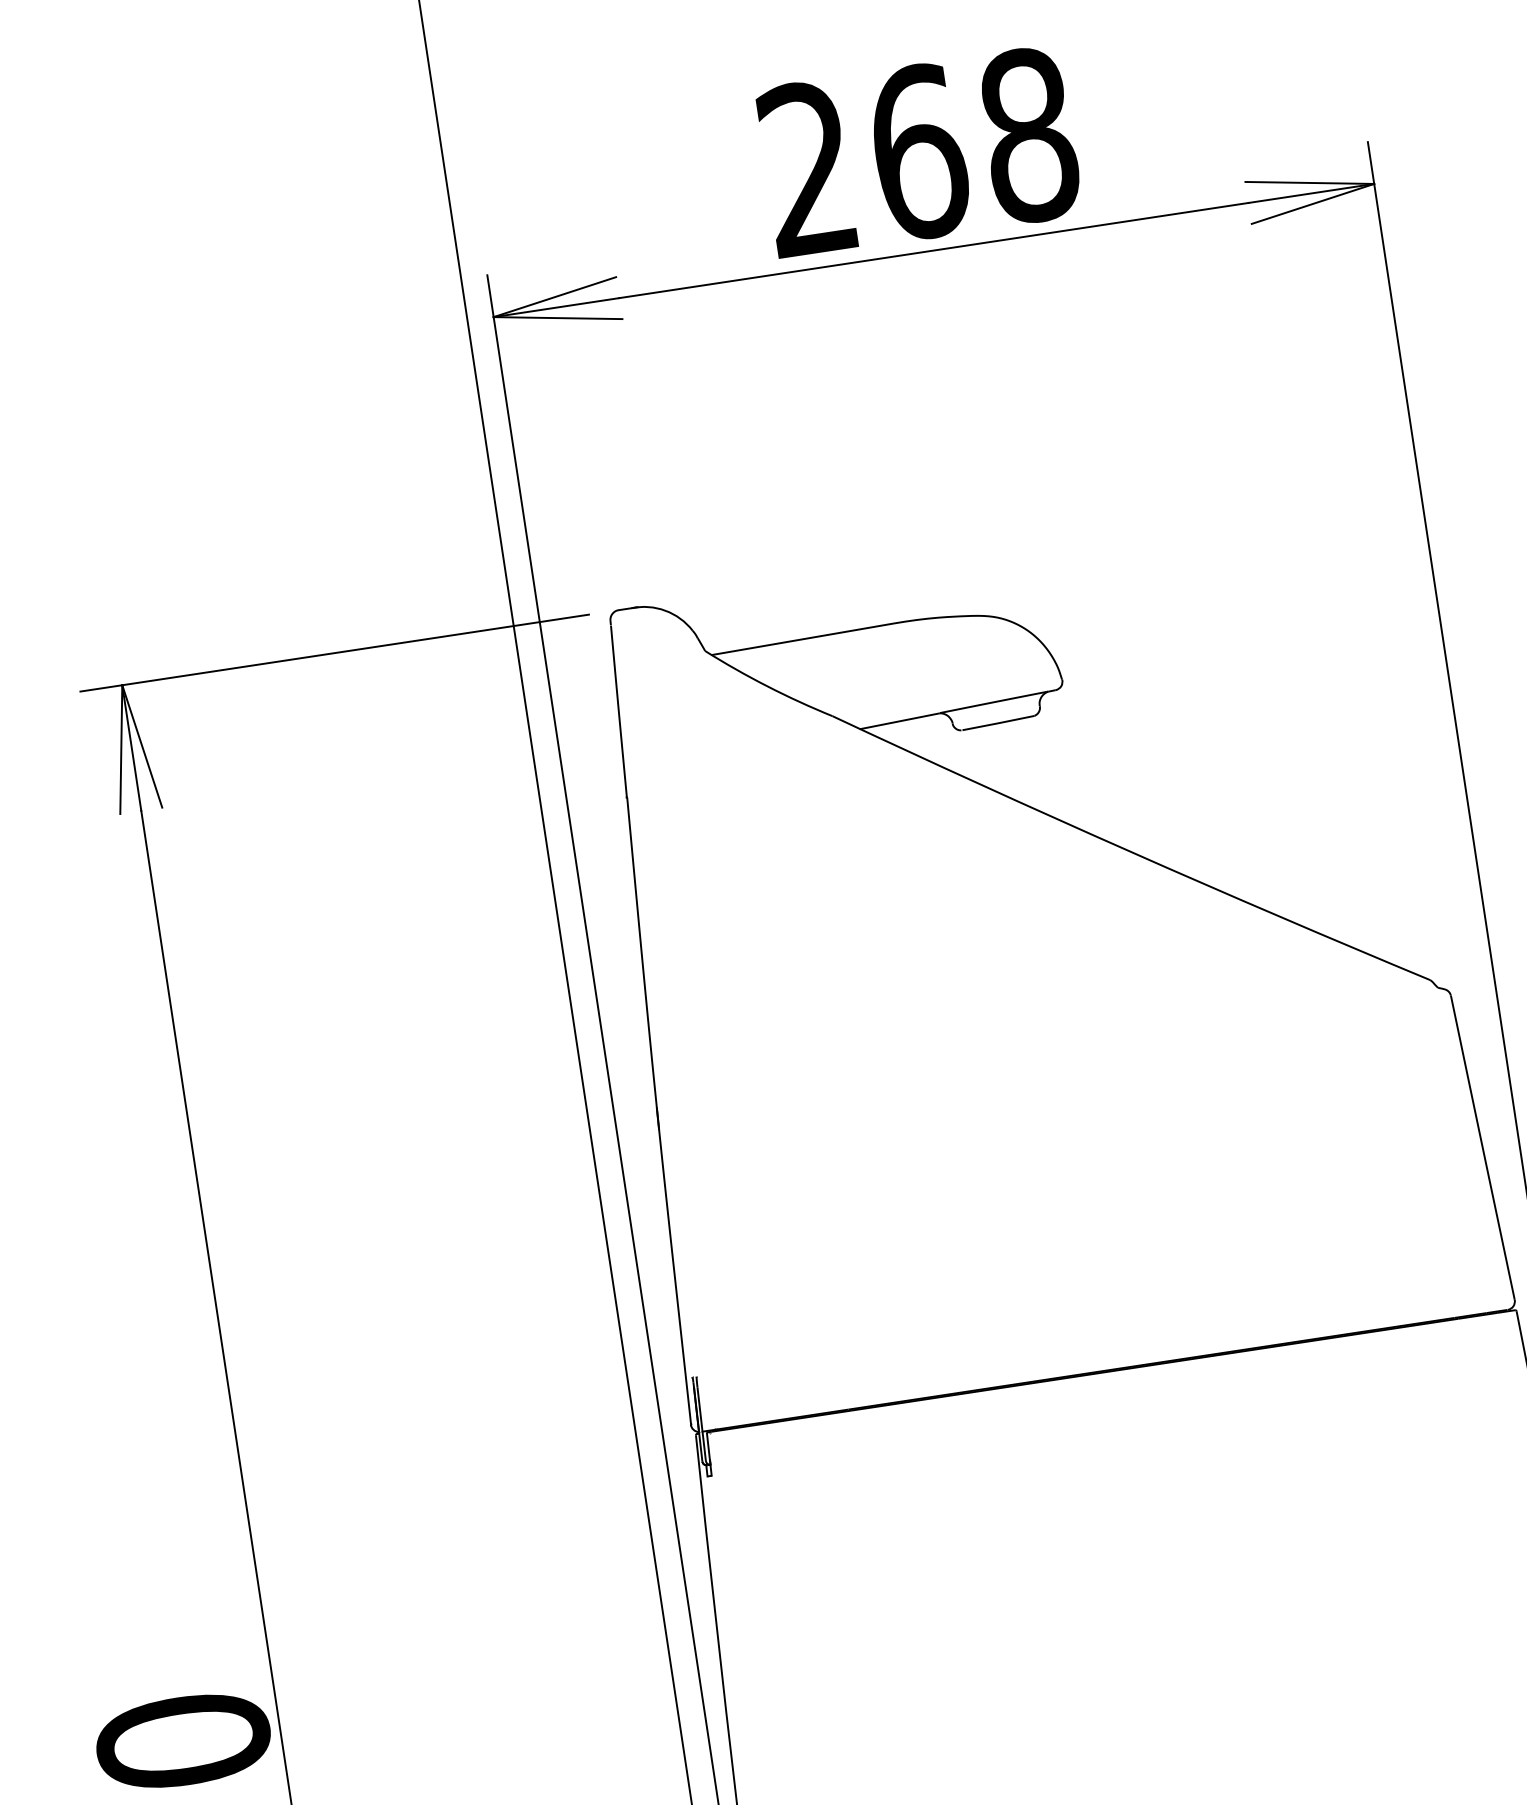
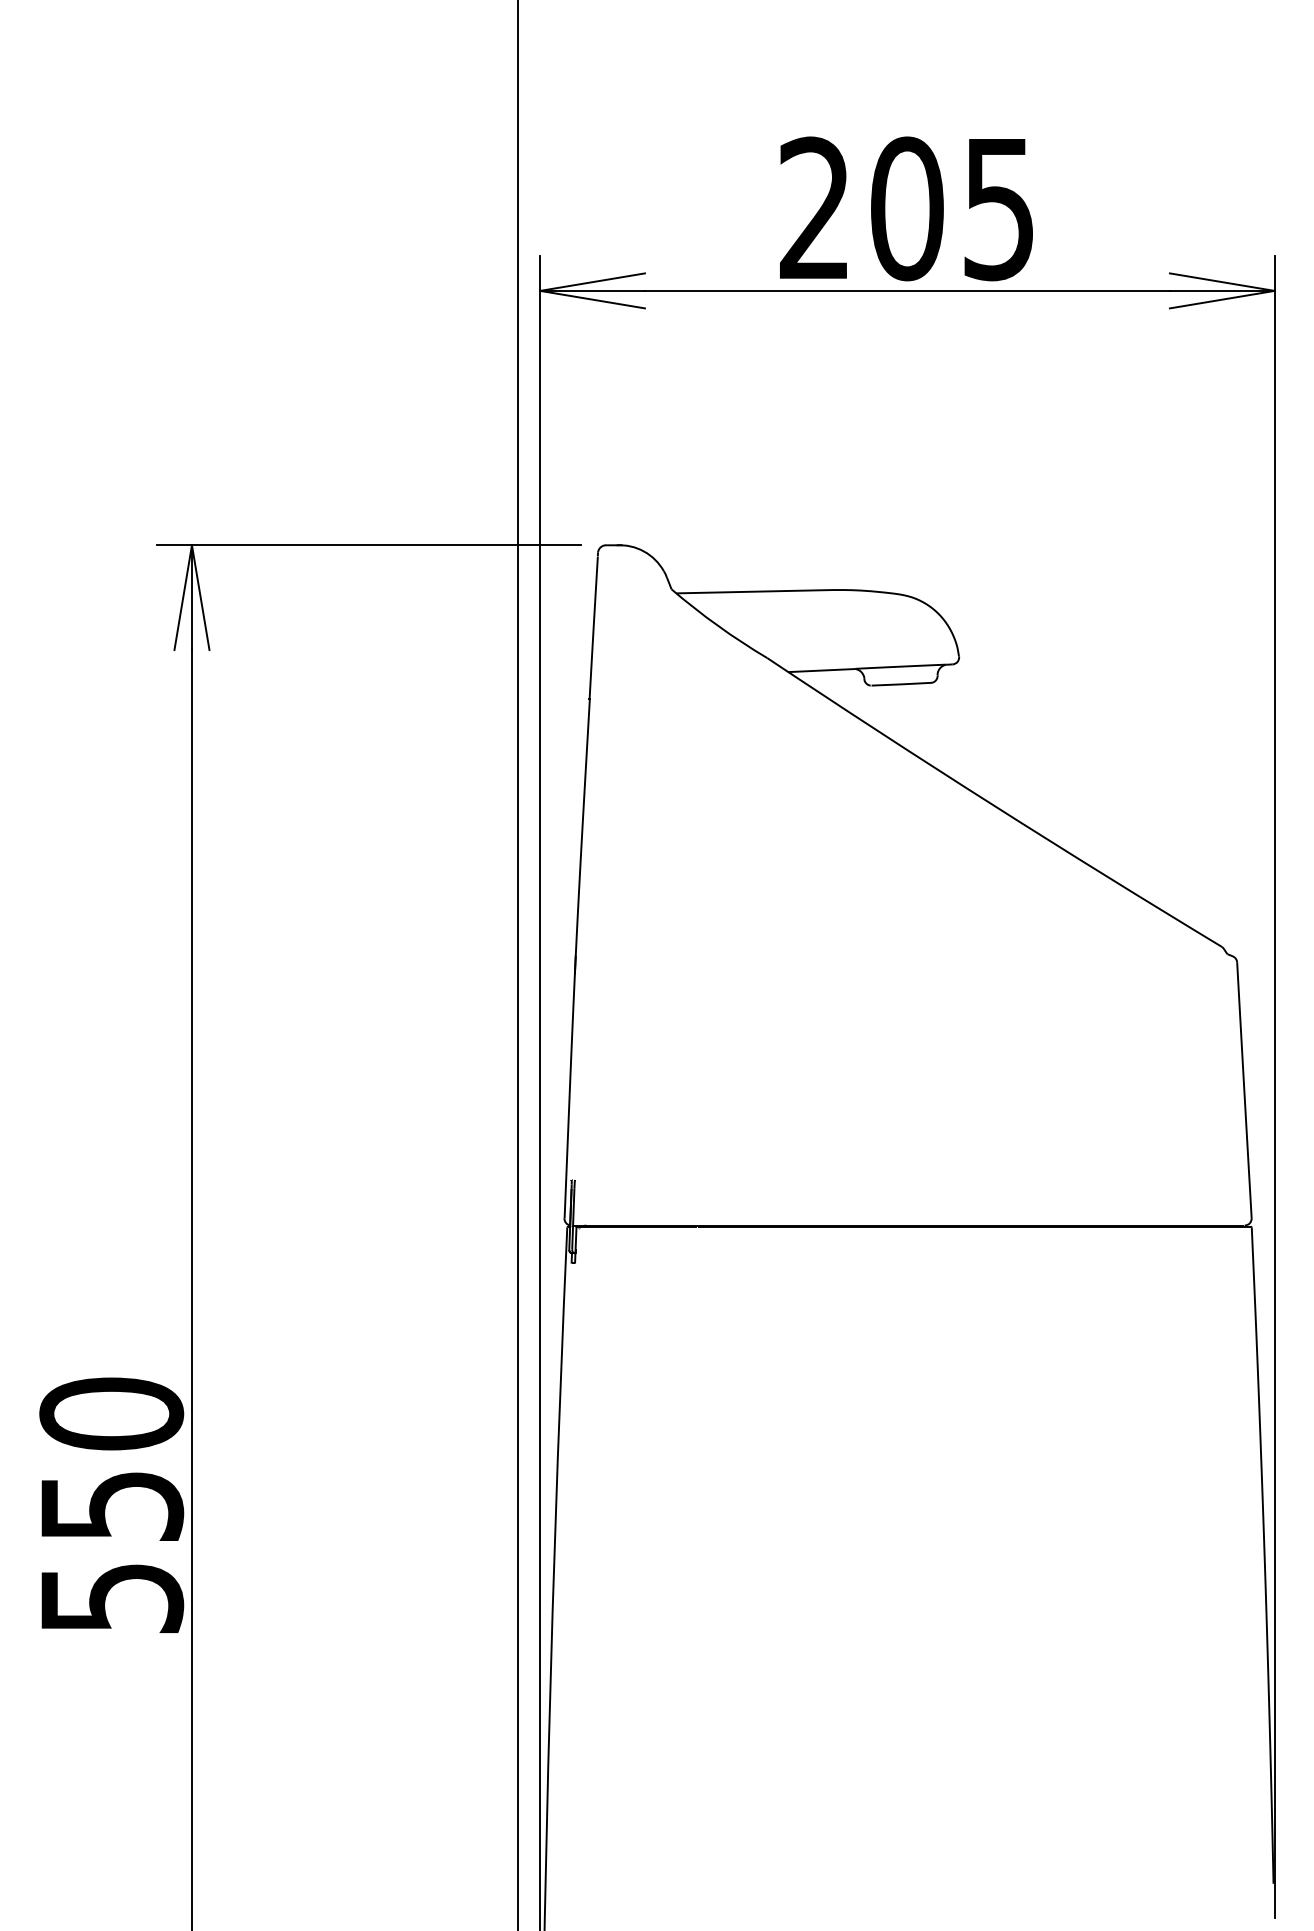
text: (974, 143) -> (953, 208), 268 -> 205

